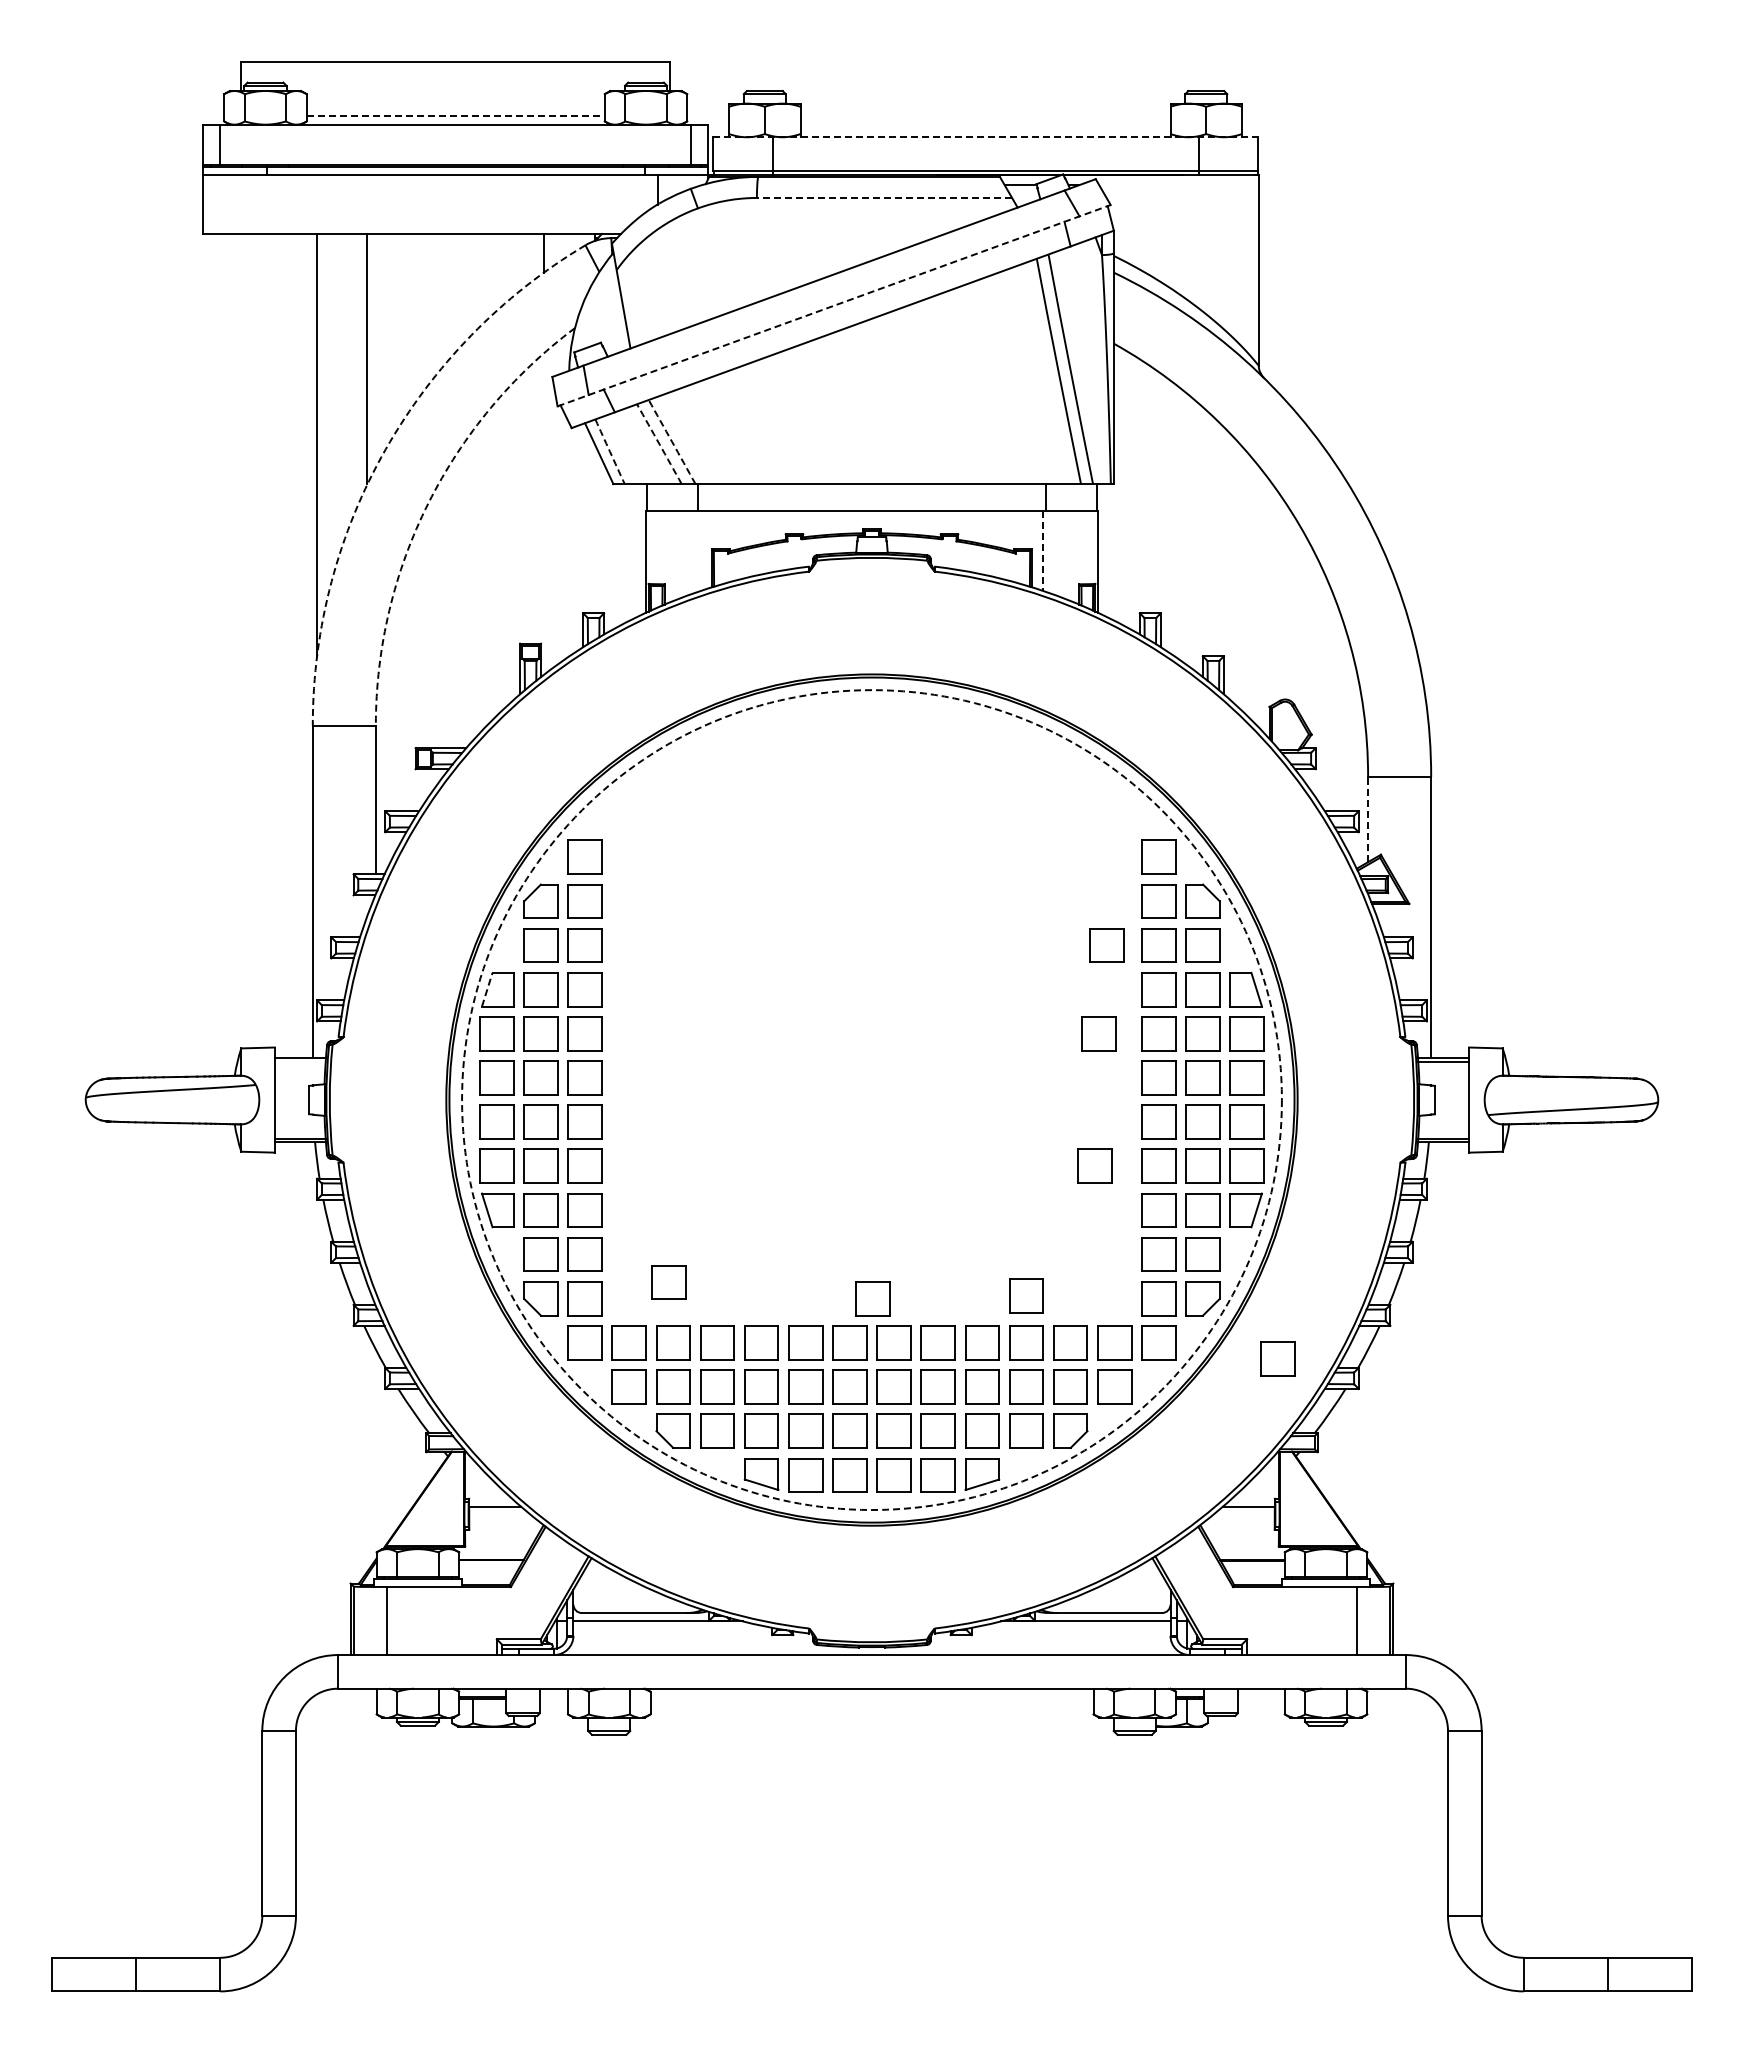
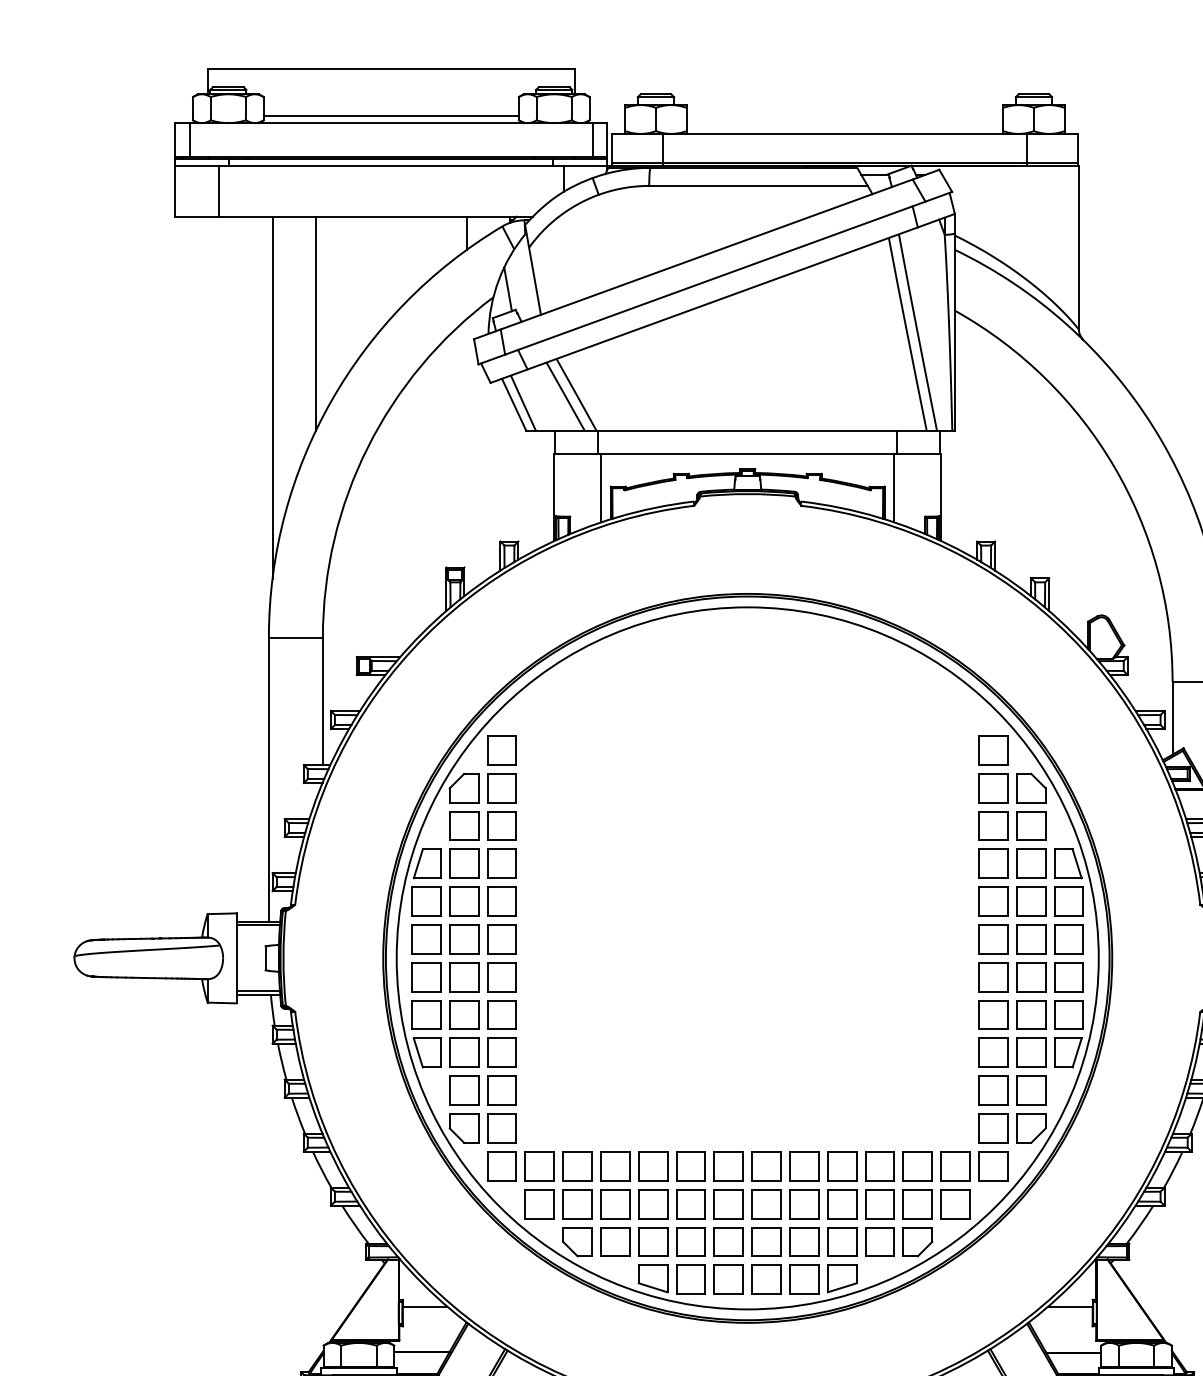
line: (456, 116) -> (391, 116), dashed -> solid
line: (986, 137) -> (845, 134), dashed -> solid
line: (884, 198) -> (758, 186), dashed -> solid
line: (253, 204) -> (218, 191), added
line: (834, 305) -> (715, 277), dashed -> solid
line: (591, 318) -> (507, 289), added
arc: (672, 442) -> (576, 395), dashed -> solid
arc: (659, 444) -> (565, 397), dashed -> solid
arc: (385, 449) -> (331, 401), dashed -> solid
arc: (610, 451) -> (523, 403), dashed -> solid
arc: (428, 503) -> (367, 447), dashed -> solid
line: (700, 550) -> (600, 487), added
line: (1043, 551) -> (894, 488), dashed -> solid
line: (1368, 819) -> (1172, 718), dashed -> solid
part: (1106, 945) -> (948, 826), removed
line: (487, 989) -> (418, 863), dashed -> solid
part: (1098, 1033) -> (941, 901), removed
line: (299, 1061) -> (257, 925), added
circle: (871, 1100) -> (747, 958), dashed -> solid
part: (1094, 1165) -> (938, 1014), removed
part: (668, 1282) -> (573, 1114), removed
part: (1026, 1295) -> (880, 1125), removed
part: (872, 1298) -> (748, 1128), removed
part: (1277, 1358) -> (1094, 1179), removed

